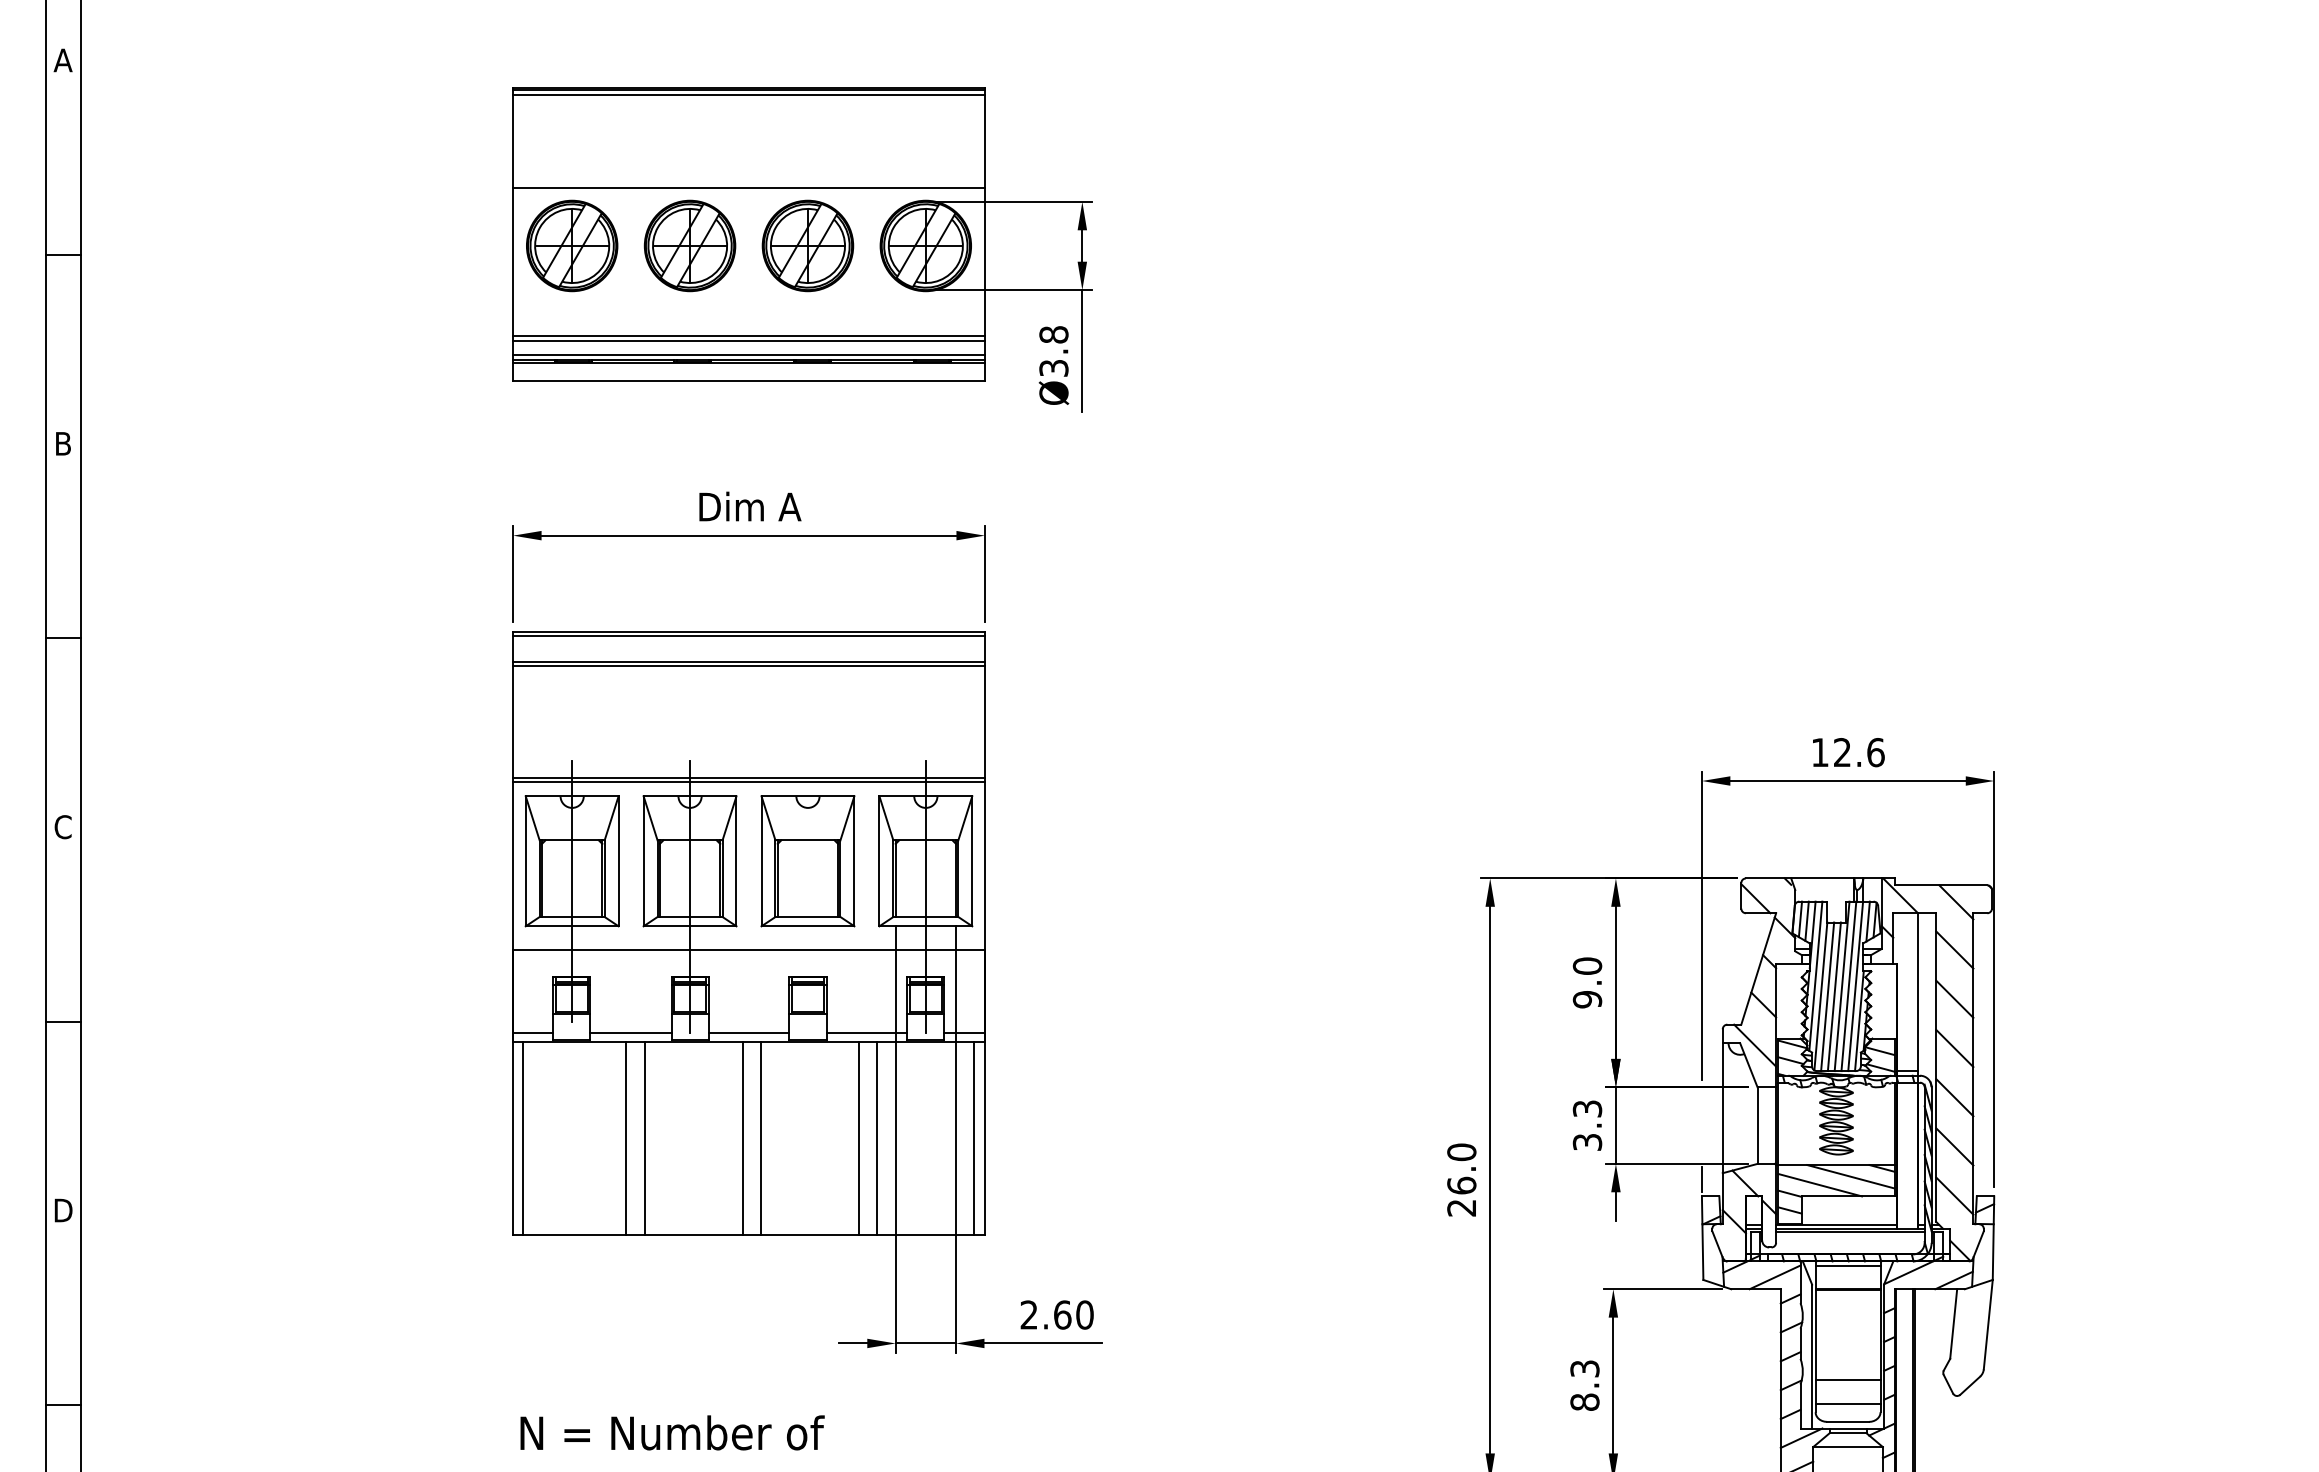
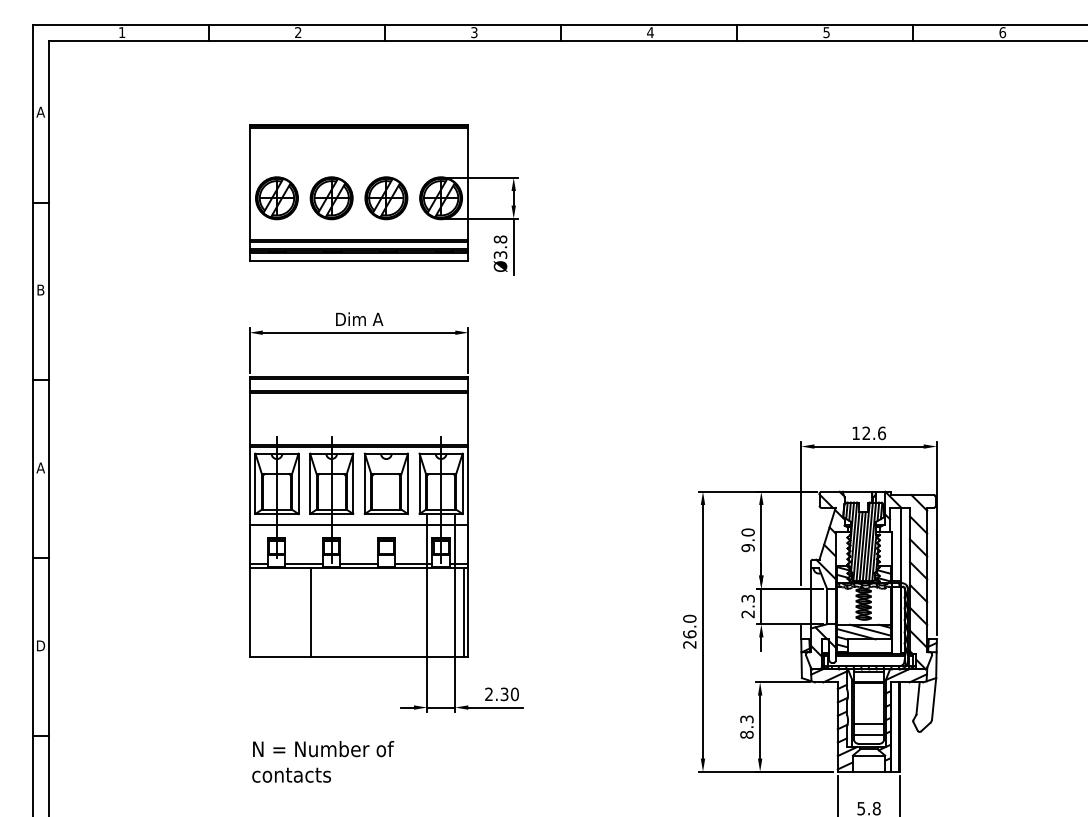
line: (747, 188) -> (358, 171), removed
text: (62, 826) -> (40, 467), C -> A
line: (523, 1138) -> (254, 612), removed
line: (627, 1138) -> (302, 612), removed
line: (743, 1138) -> (356, 612), removed
line: (760, 1138) -> (364, 612), removed
line: (857, 1138) -> (409, 612), removed
line: (877, 1138) -> (418, 612), removed
text: (1586, 1142) -> (747, 614), 3.3 -> 2.3
text: (1062, 1315) -> (504, 694), 2.60 -> 2.30

